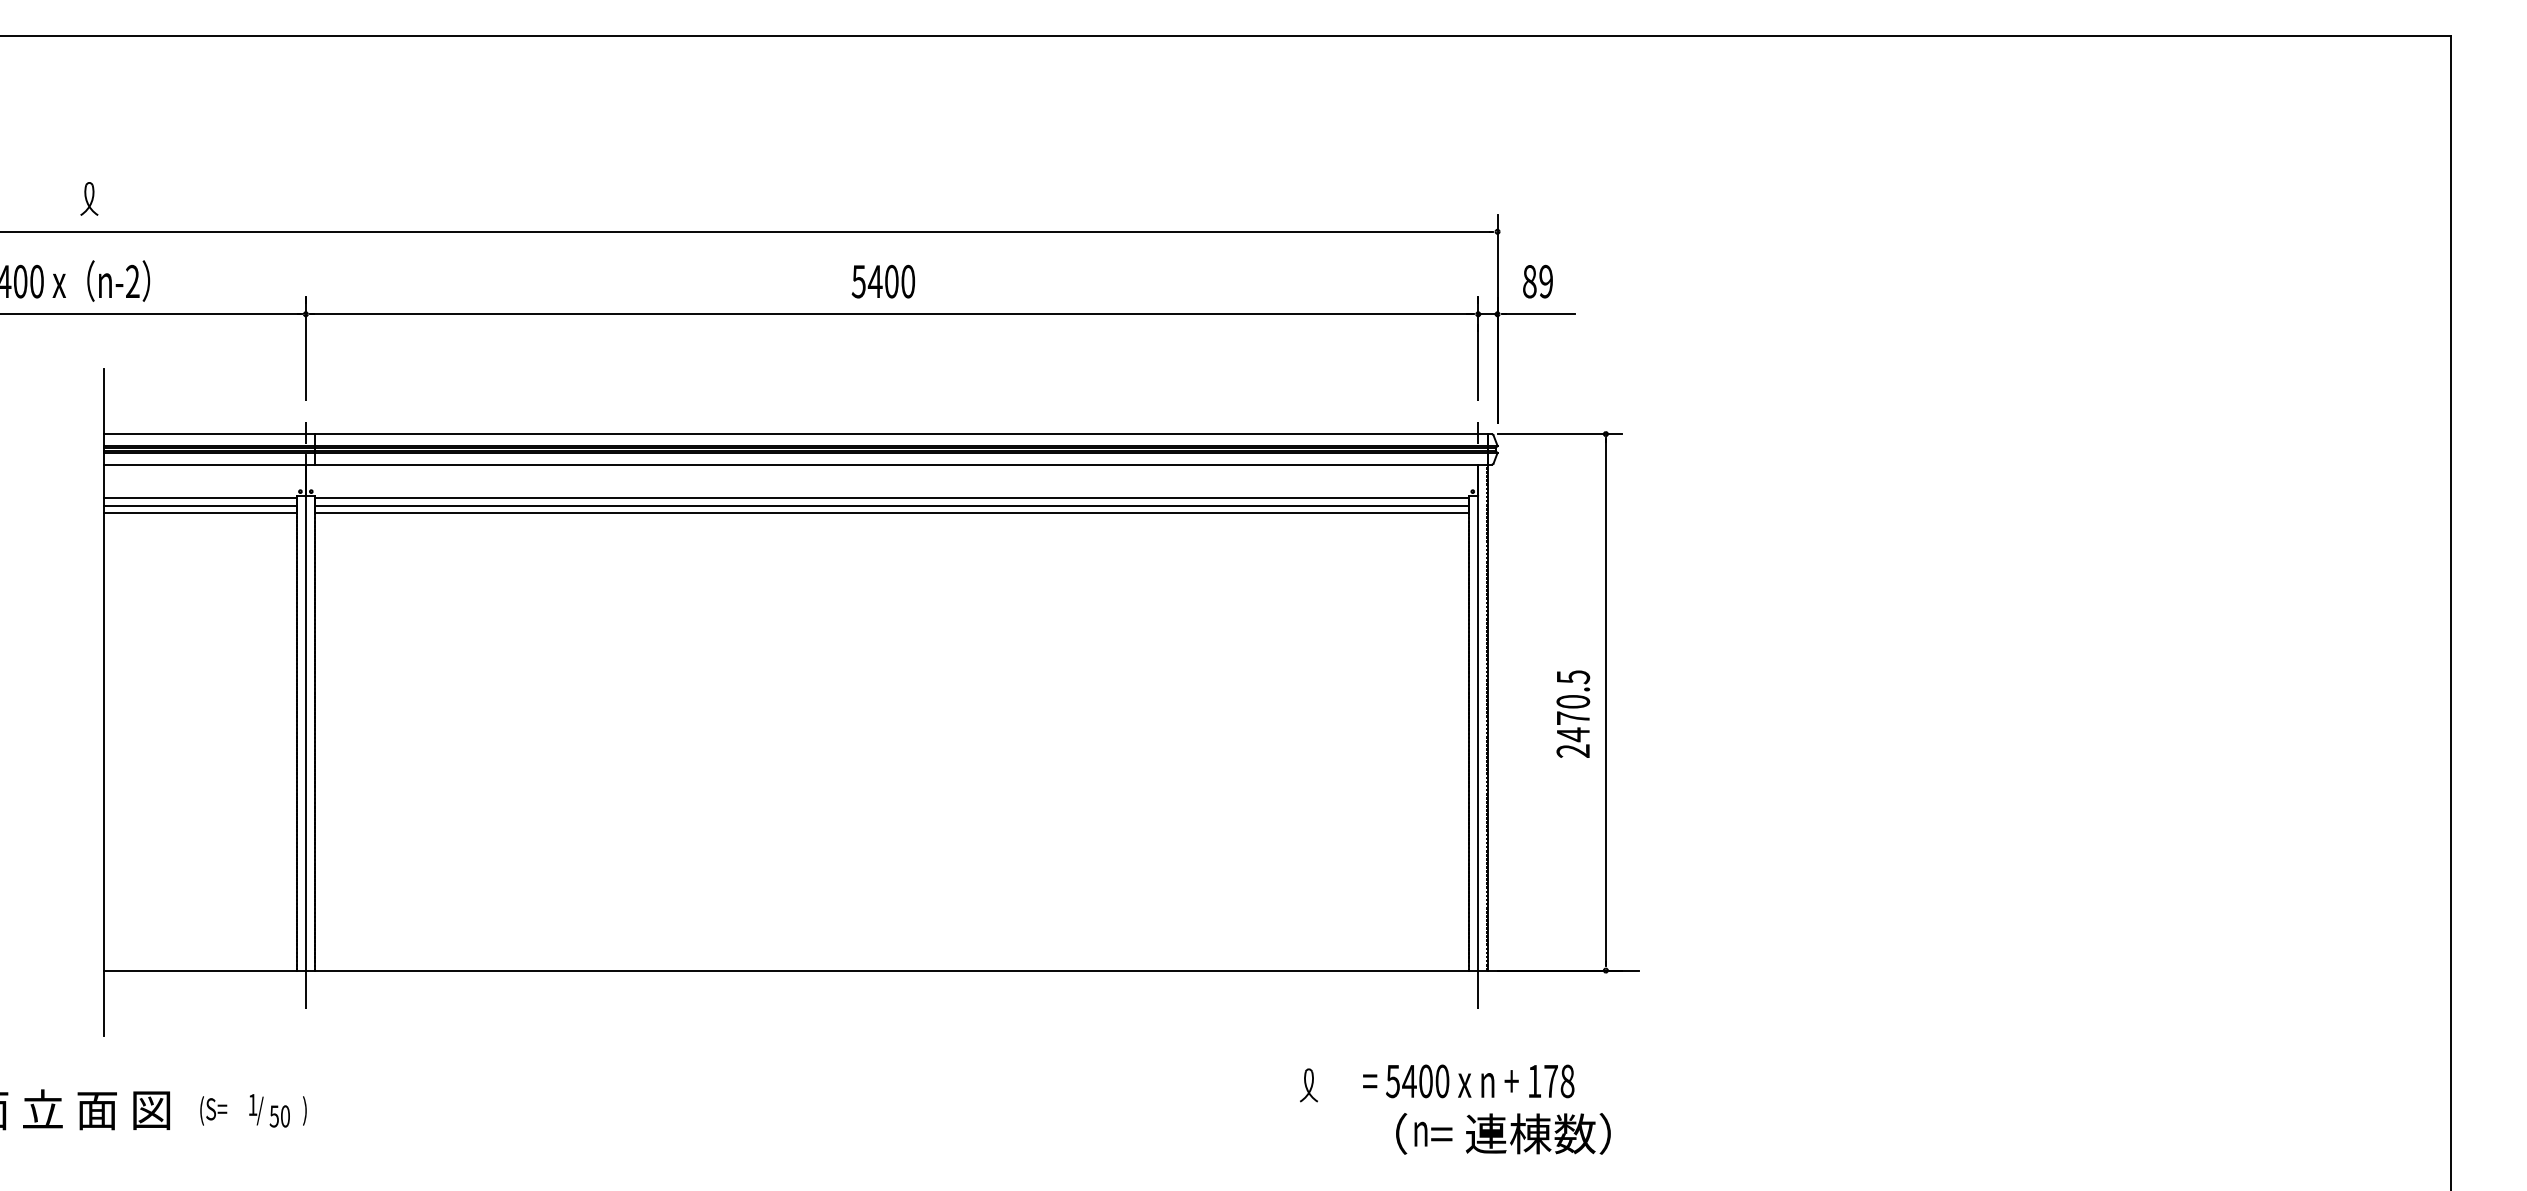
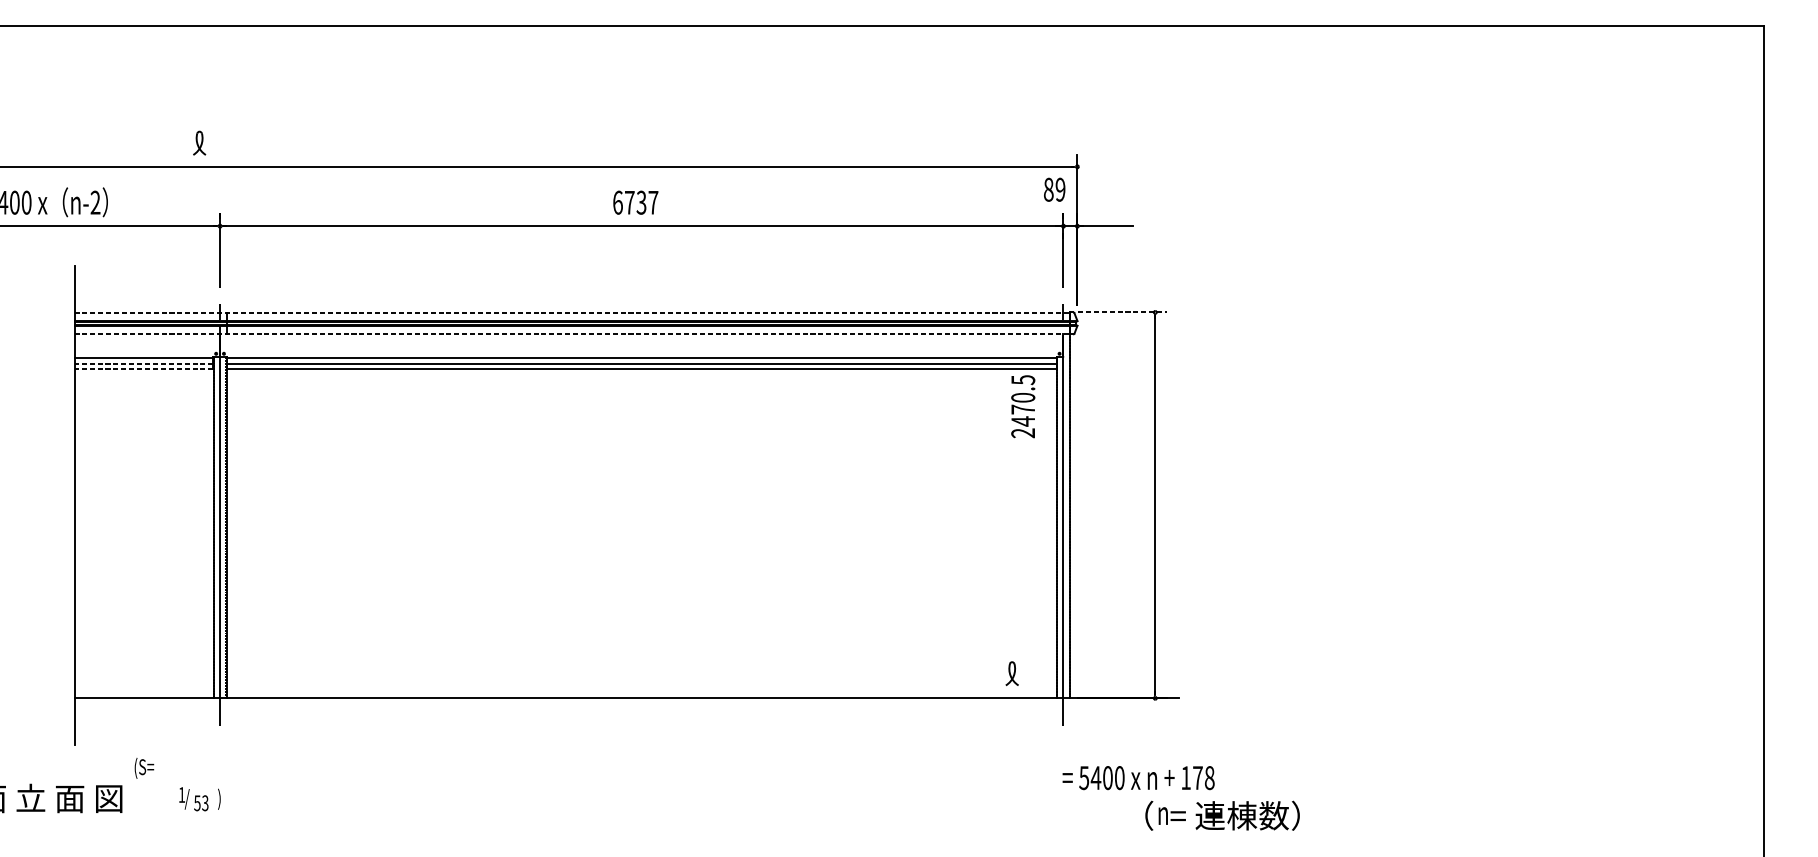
part: (89, 198) -> (199, 142), moved
text: (883, 281) -> (635, 202), 5400 -> 6737
text: (1537, 281) -> (1054, 189), moved
line: (796, 434) -> (573, 312), solid -> dashed
line: (1560, 434) -> (1122, 312), solid -> dashed
line: (796, 464) -> (573, 334), solid -> dashed
line: (200, 505) -> (144, 363), solid -> dashed
line: (200, 513) -> (144, 369), solid -> dashed
text: (1573, 713) -> (1023, 406), moved
text: (1468, 1081) -> (1138, 778), moved
part: (1308, 1085) -> (1011, 673), moved
text: (213, 1110) -> (144, 768), moved
text: (284, 1116) -> (204, 803), 50 -> 53
text: (1503, 1133) -> (1222, 815), moved

